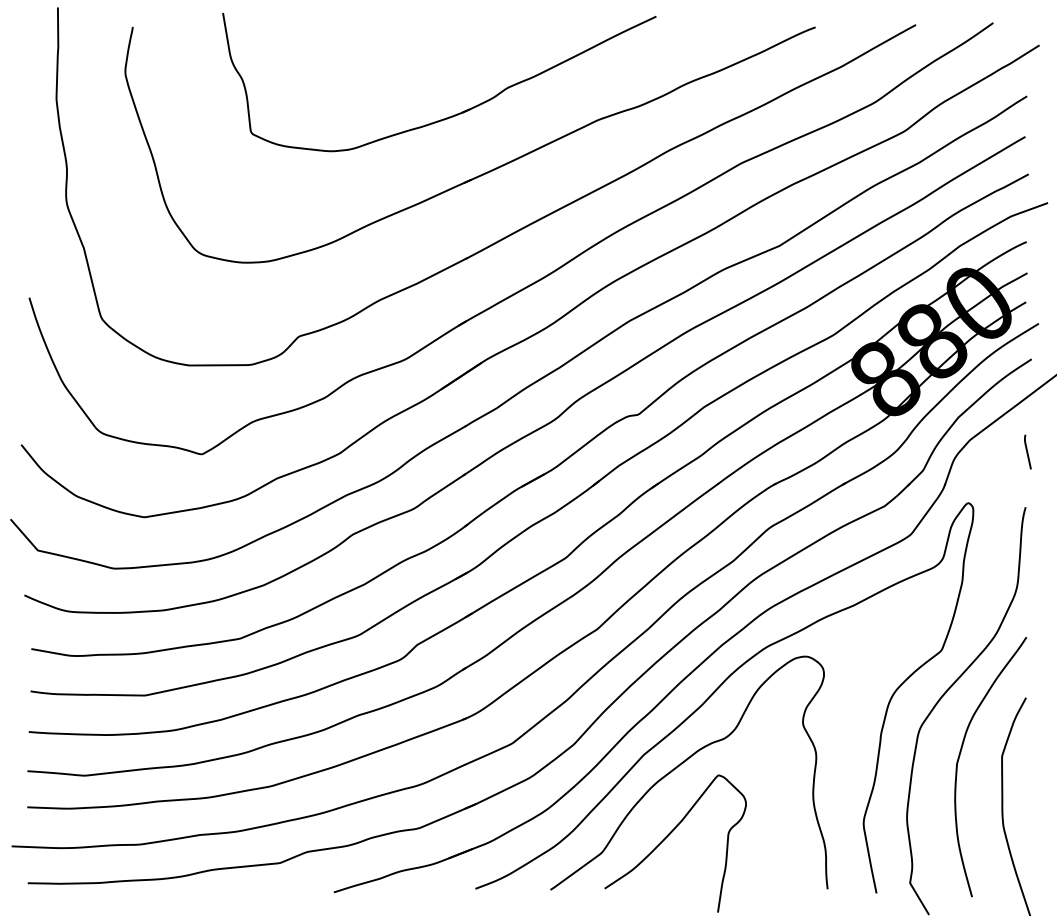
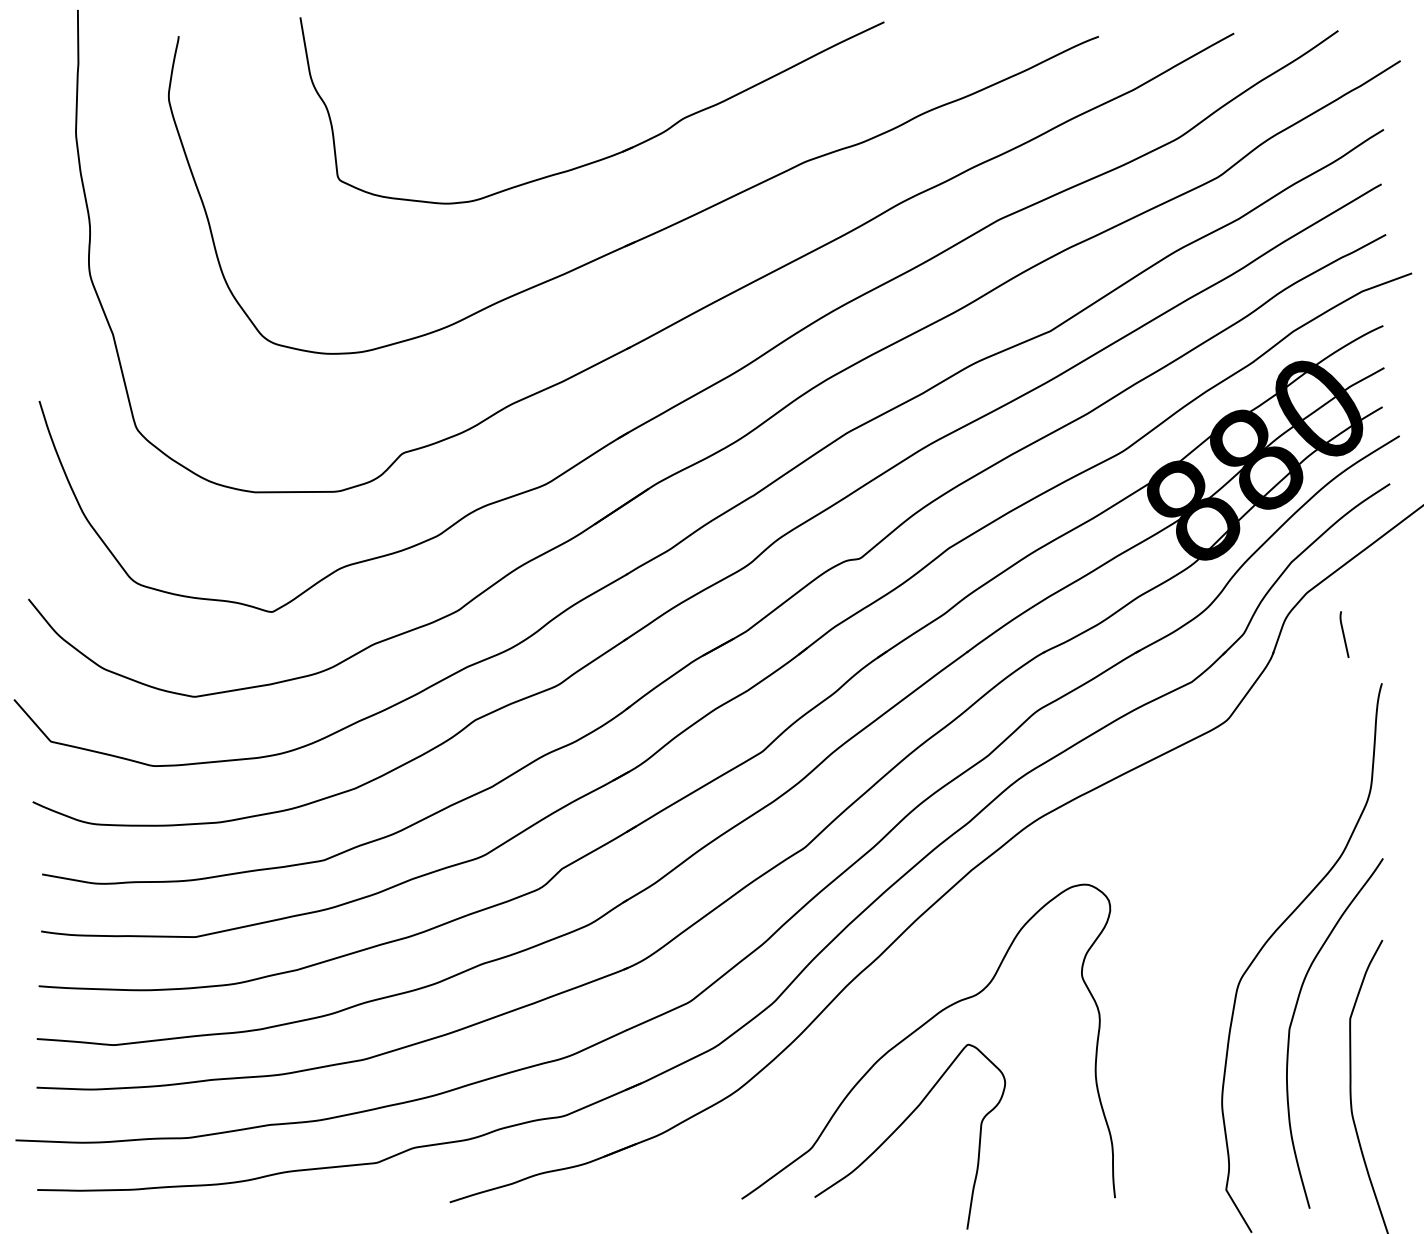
line: (1027, 451) -> (1343, 633), moved
curve: (717, 690) -> (966, 930), removed

